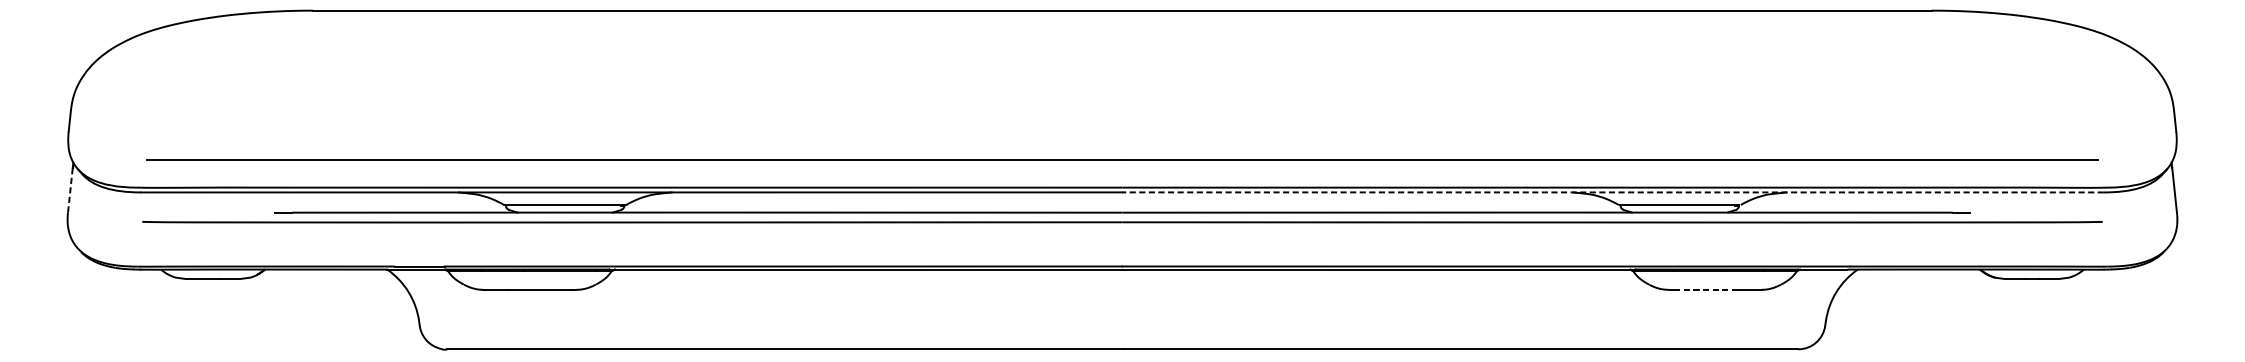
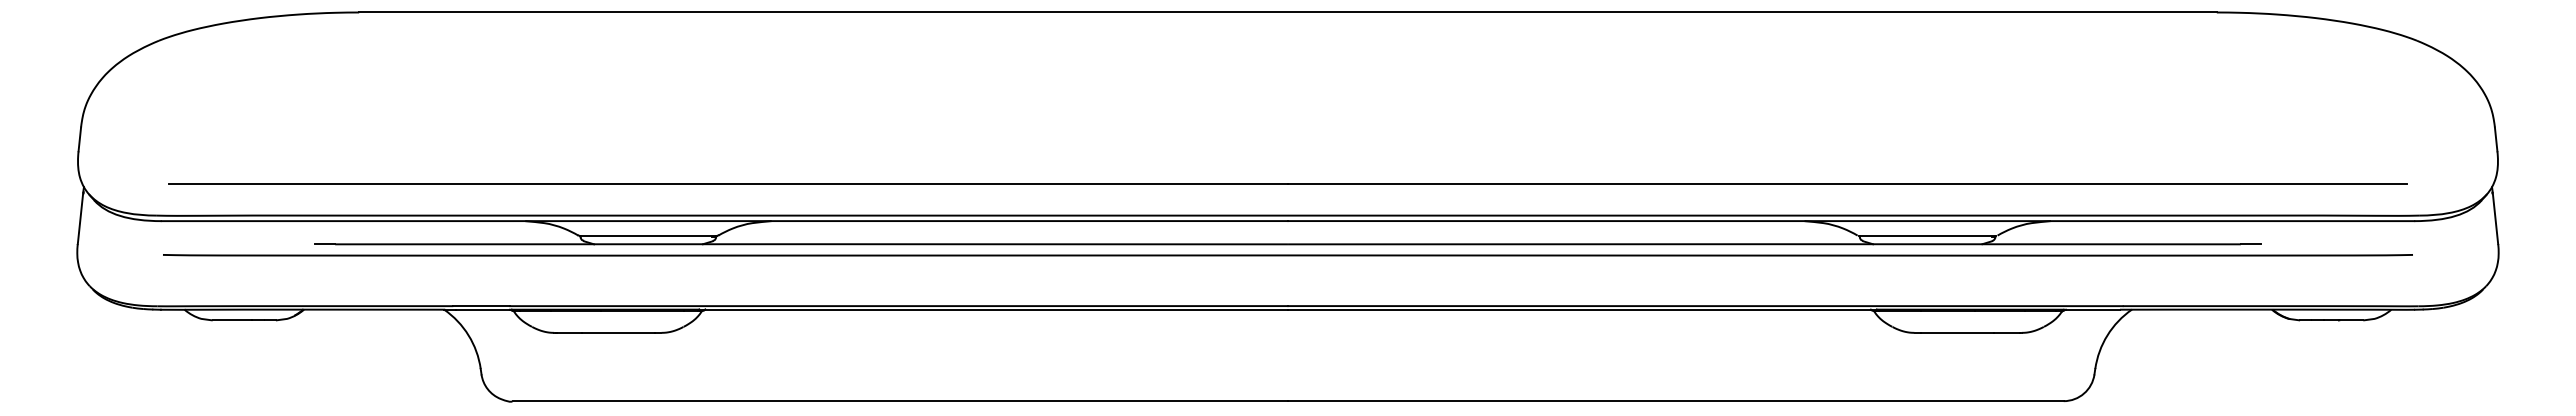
line: (70, 190) -> (80, 218), dashed -> solid
line: (1612, 192) -> (1850, 221), dashed -> solid
line: (1706, 289) -> (1958, 332), dashed -> solid

